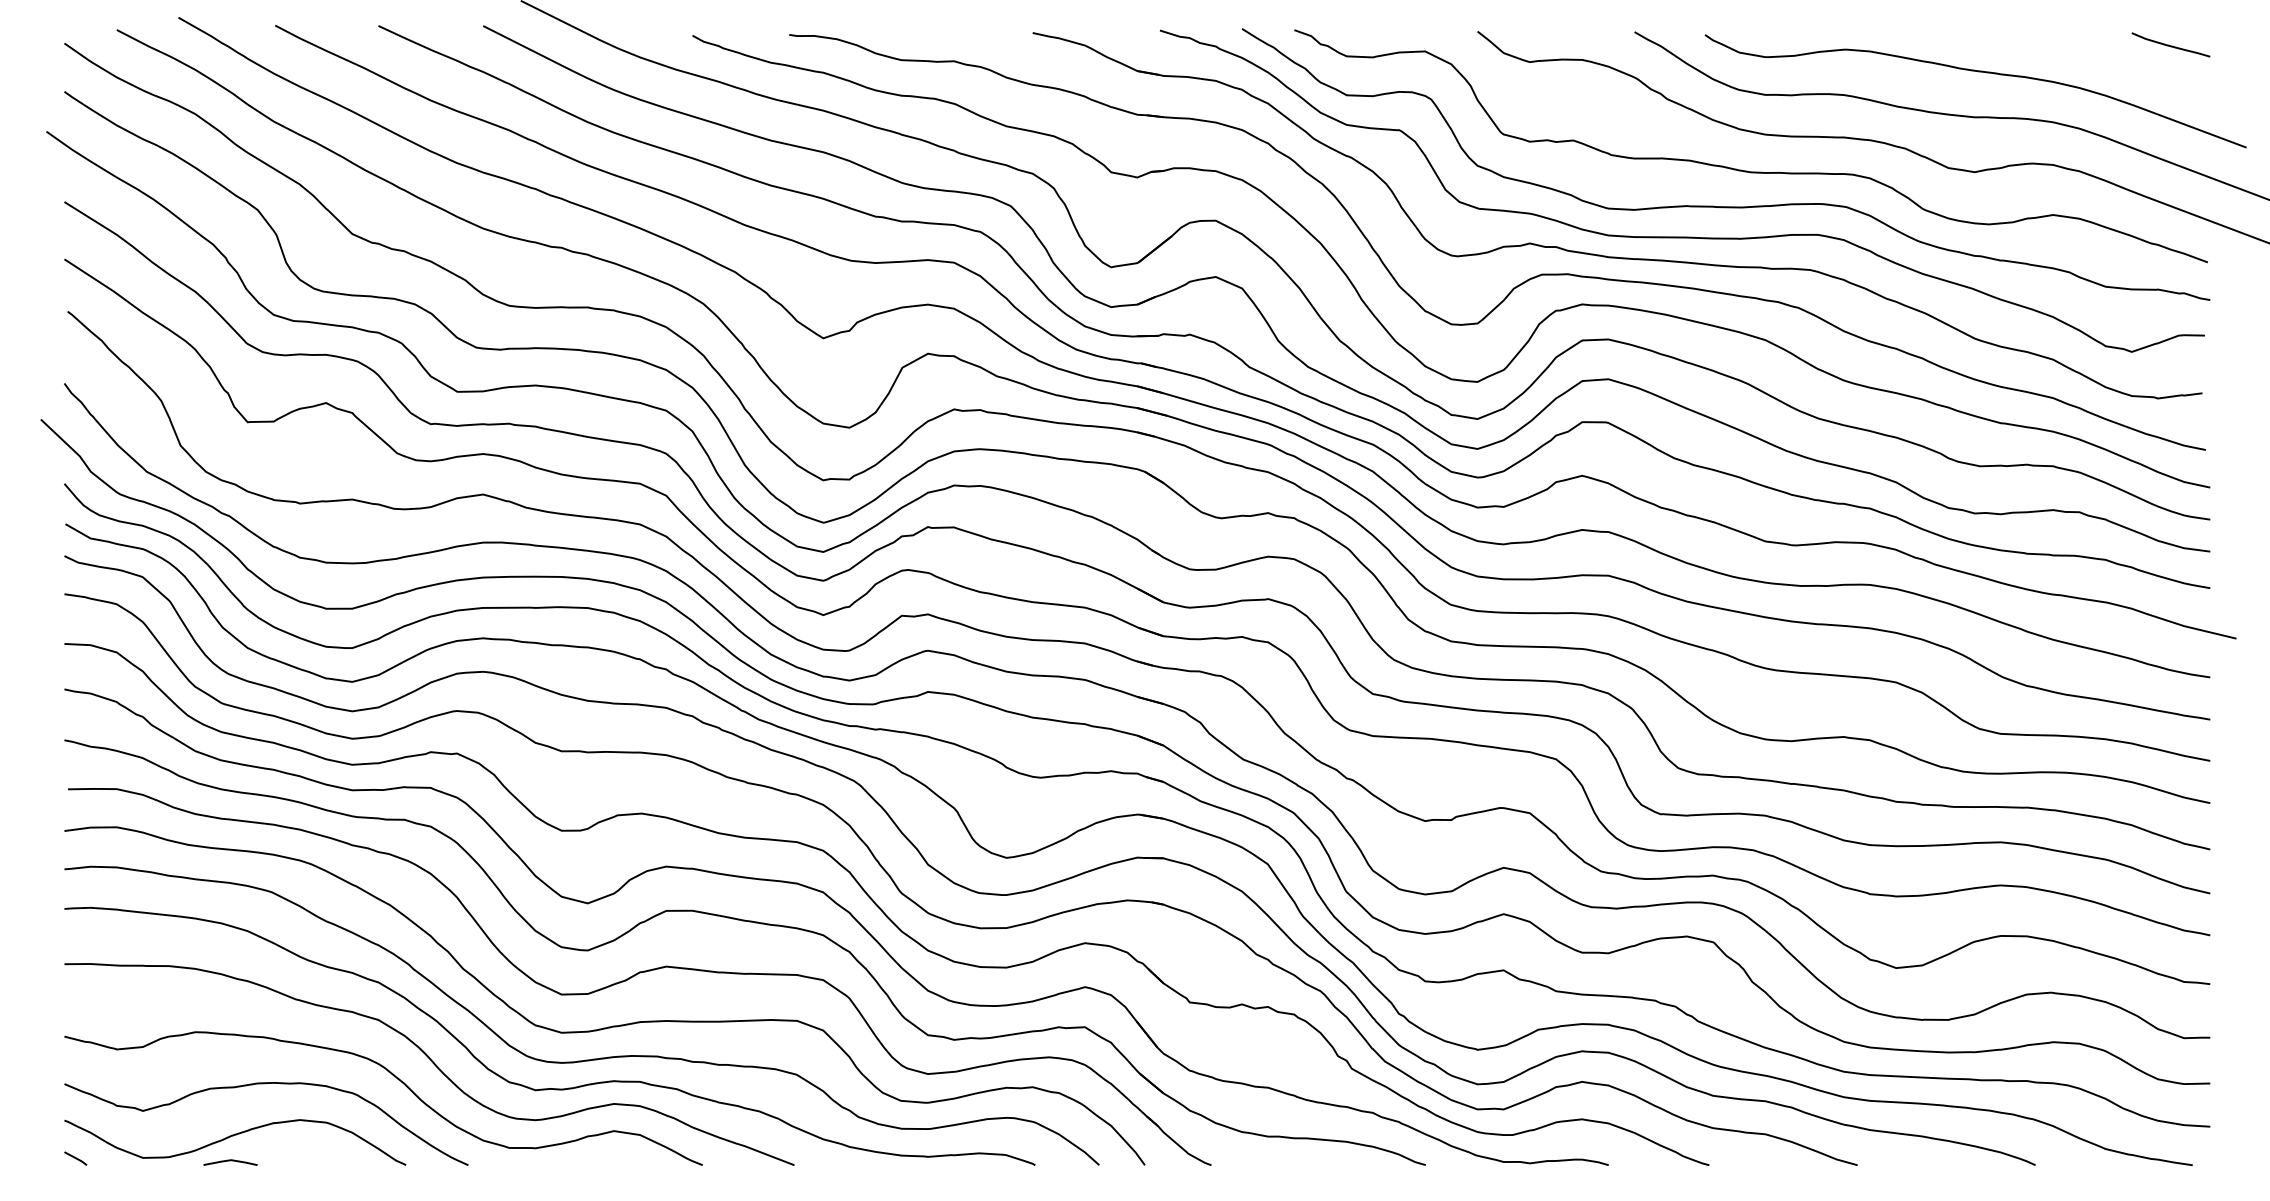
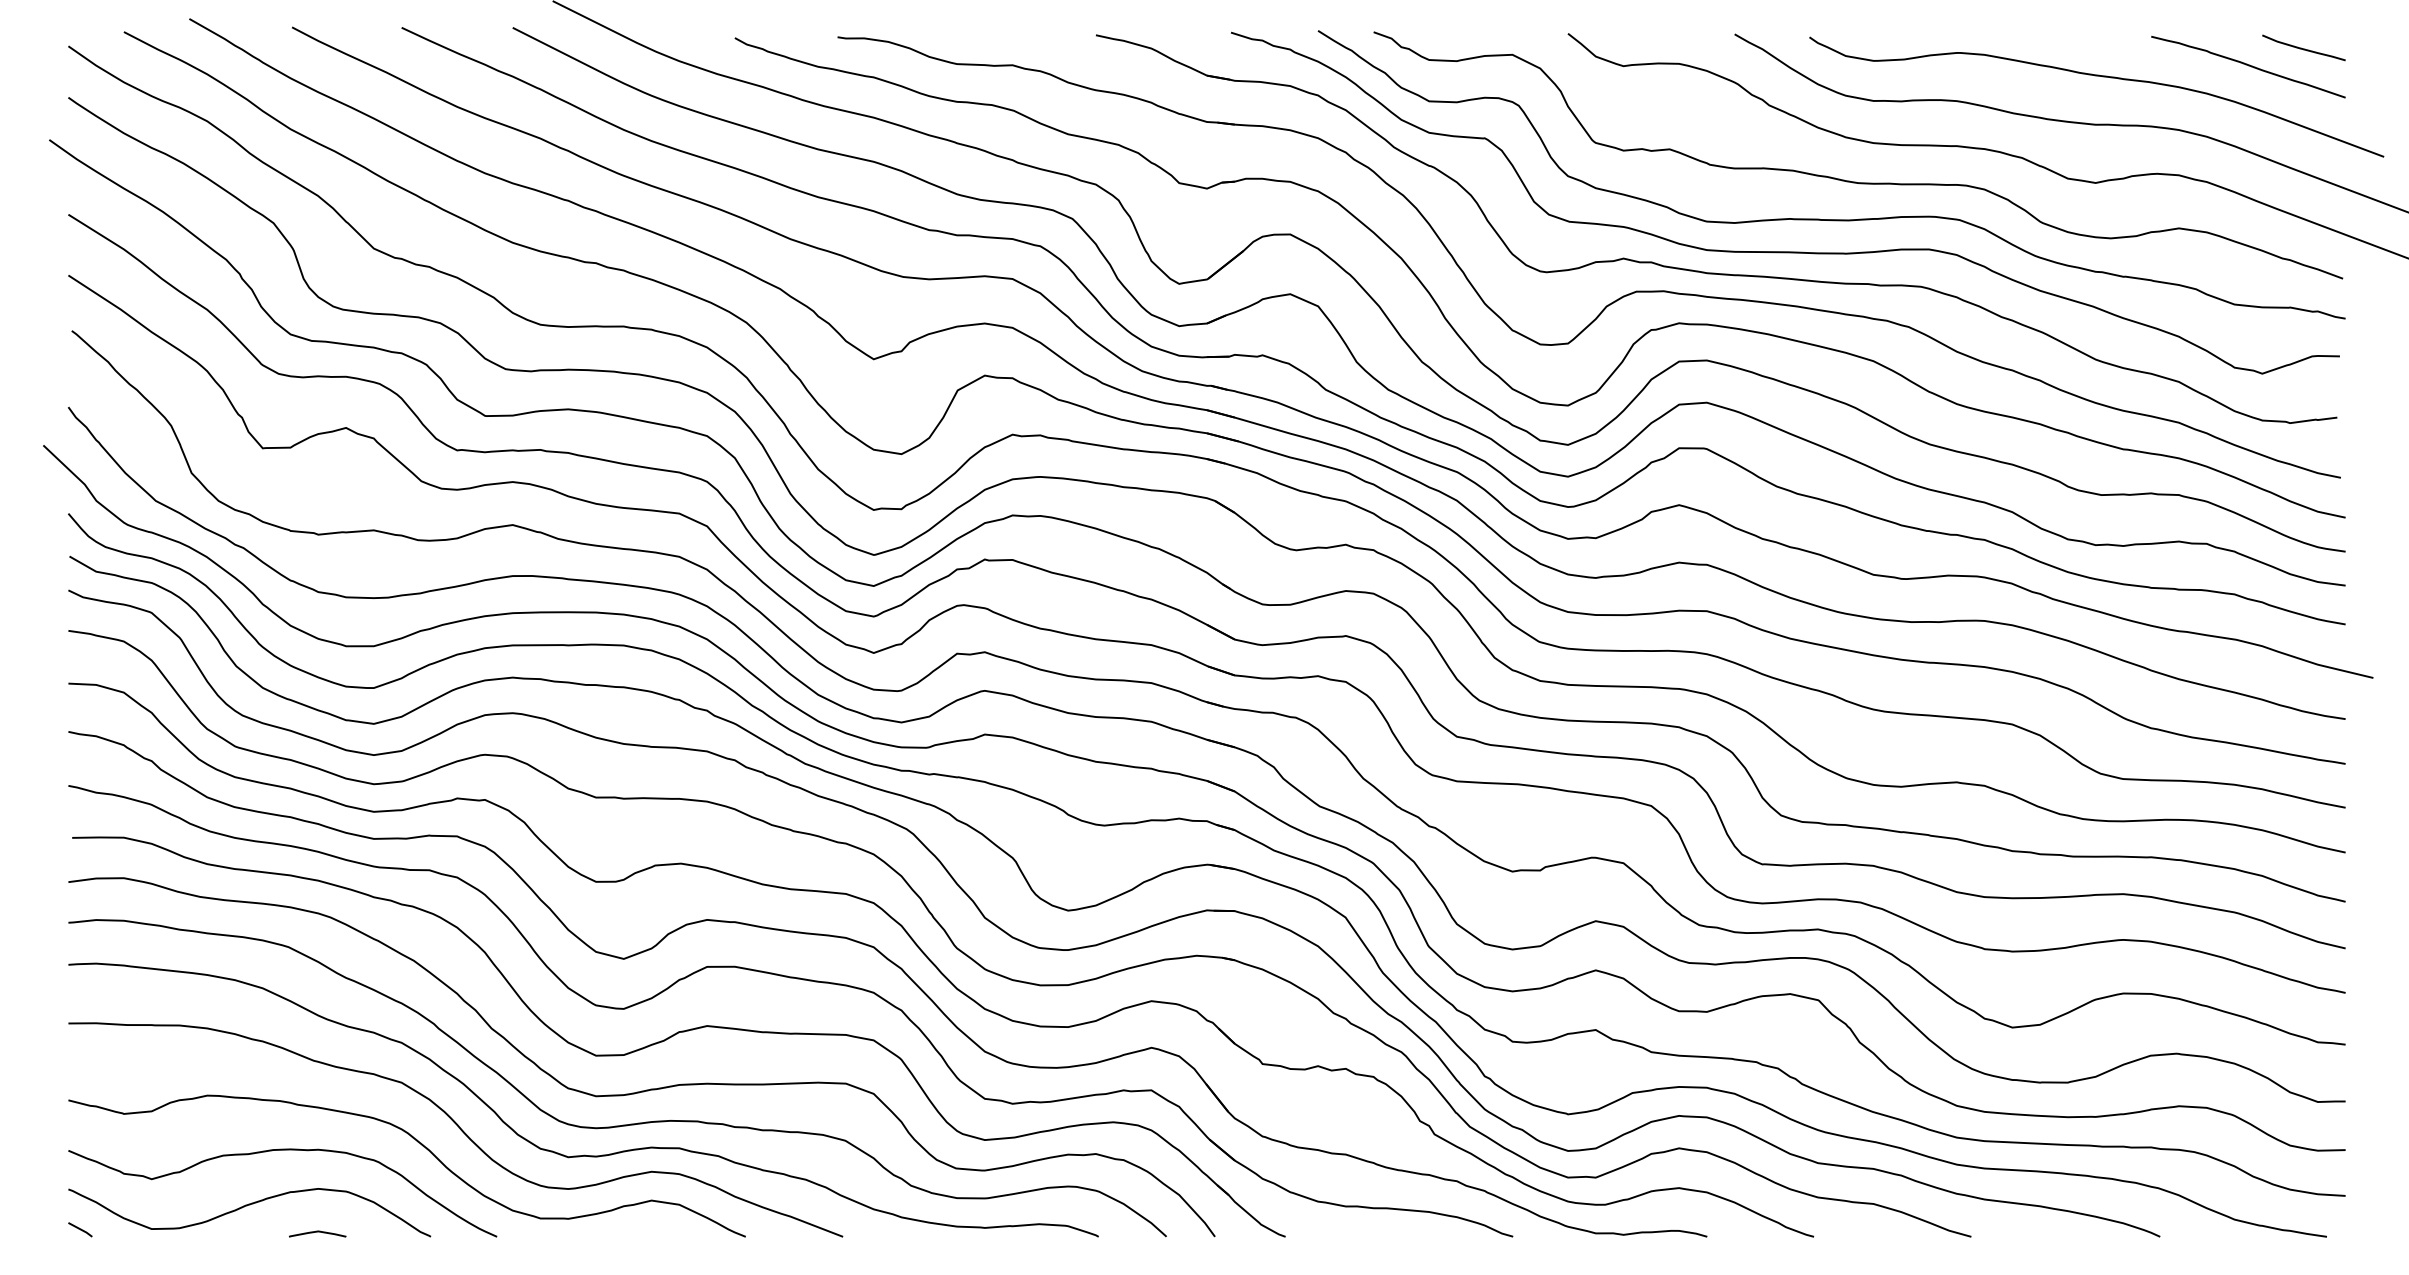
curve: (2118, 62) -> (2248, 66), added
curve: (230, 1161) -> (317, 1232), moved

